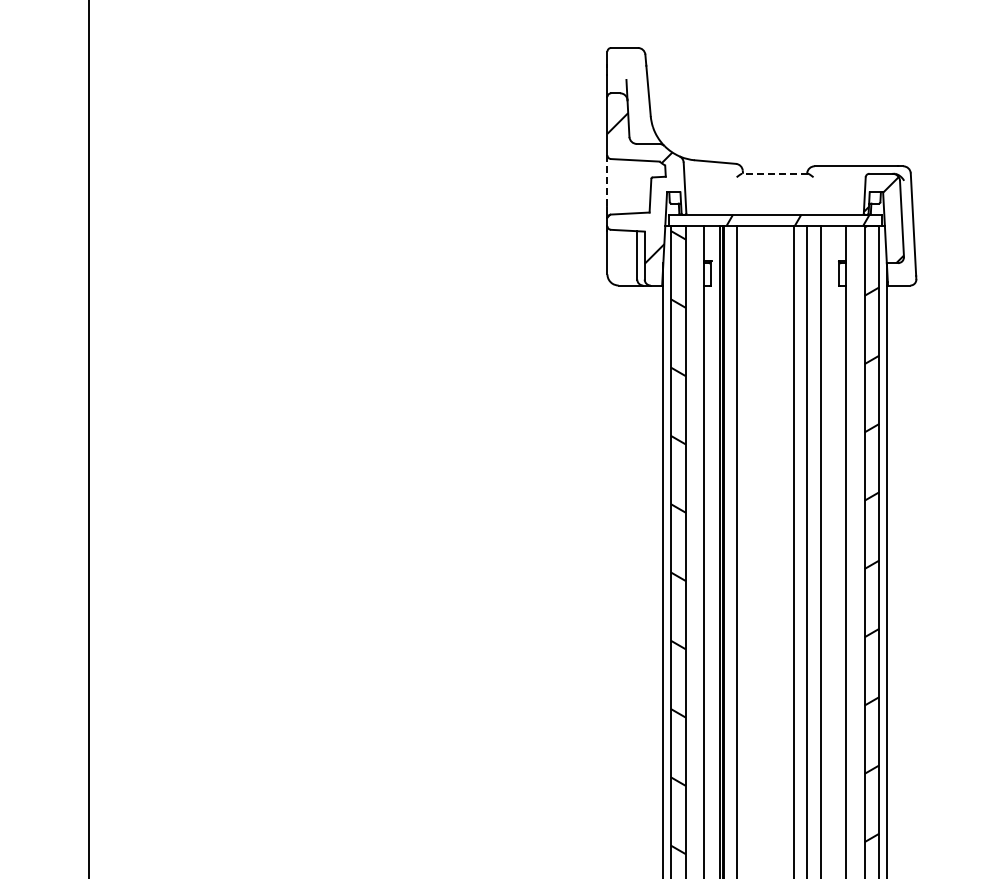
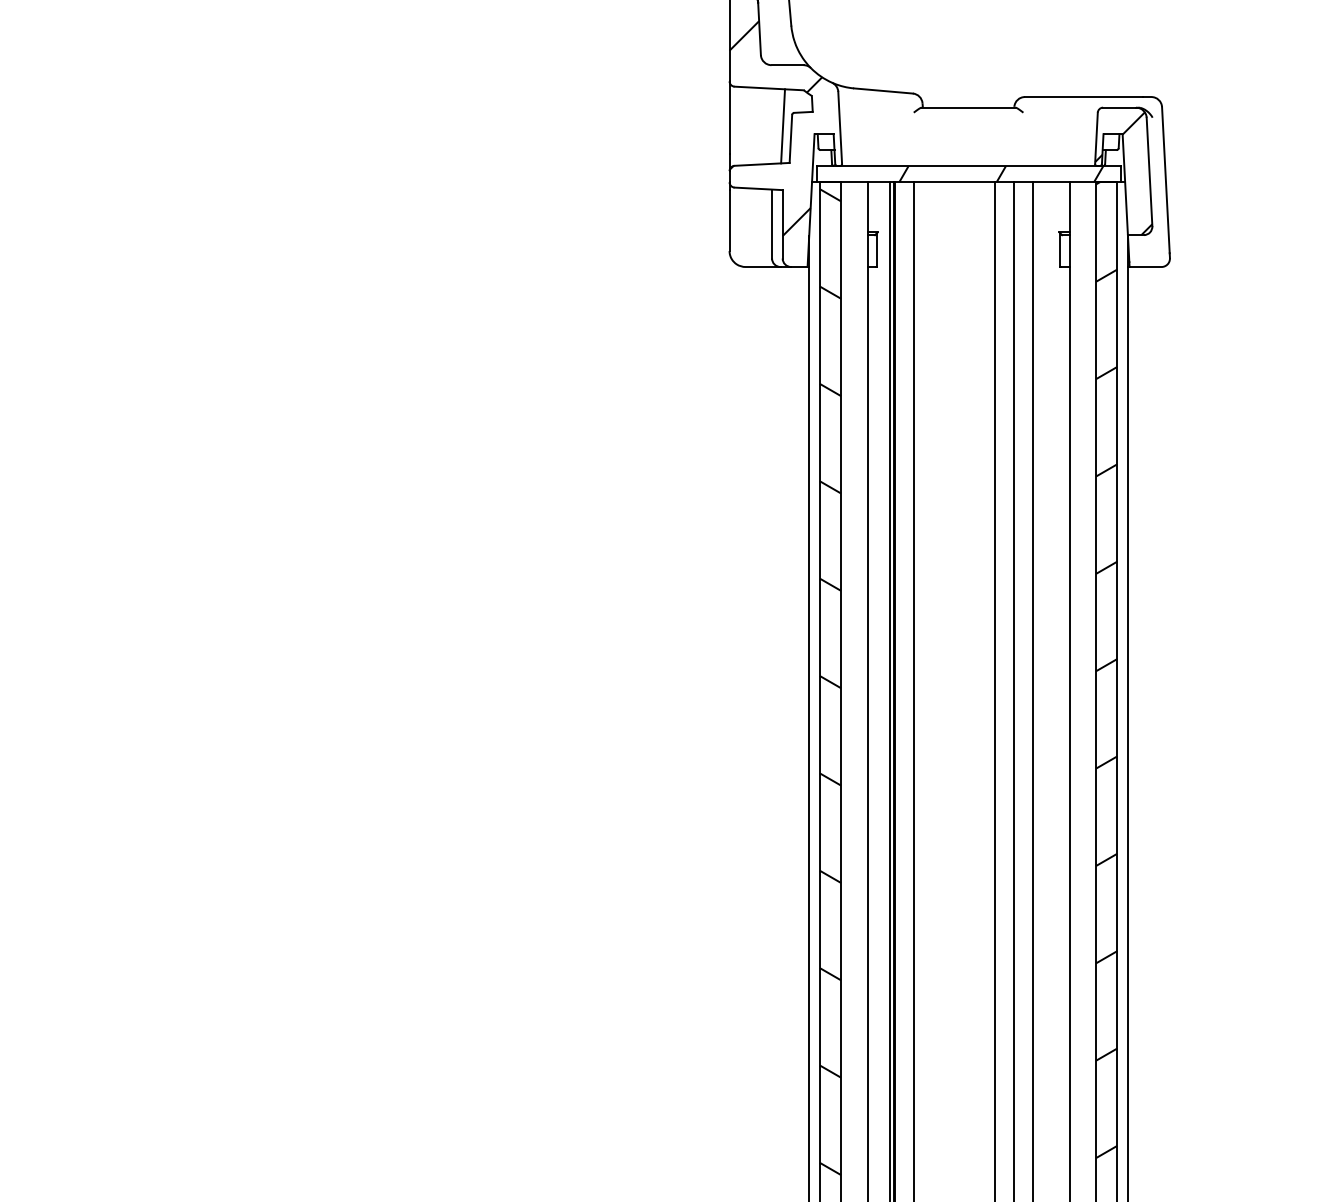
line: (775, 173) -> (969, 107), dashed -> solid
line: (607, 180) -> (729, 117), dashed -> solid
line: (644, 186) -> (782, 125), added

